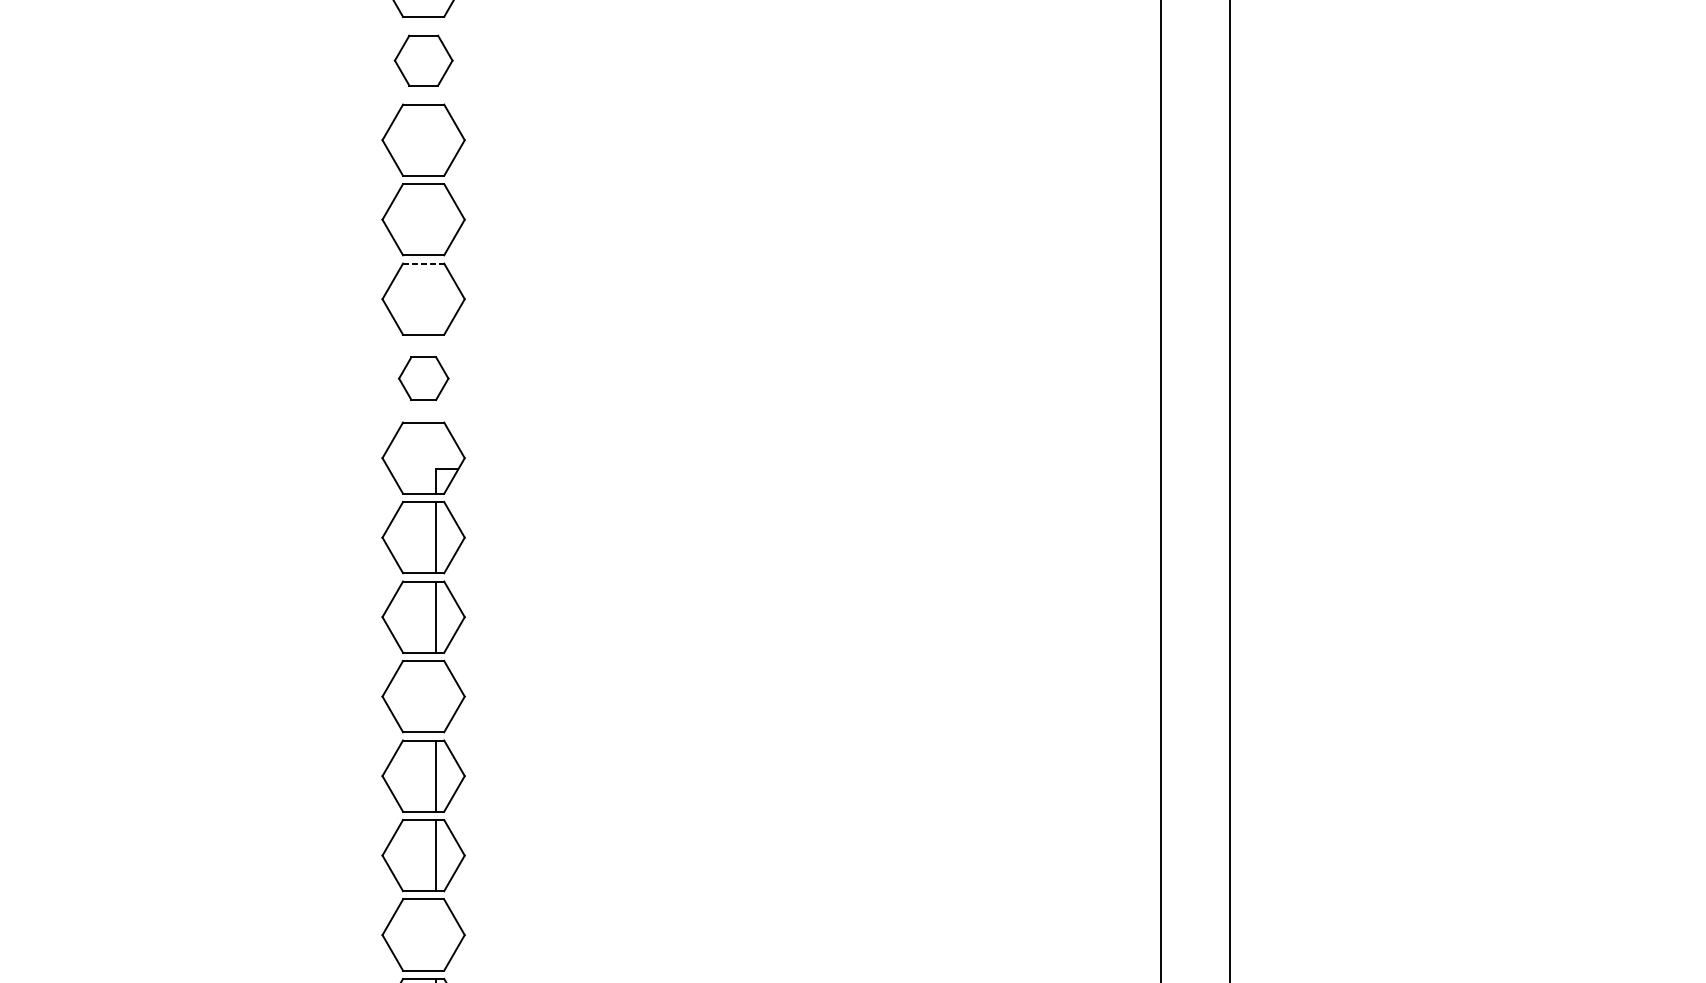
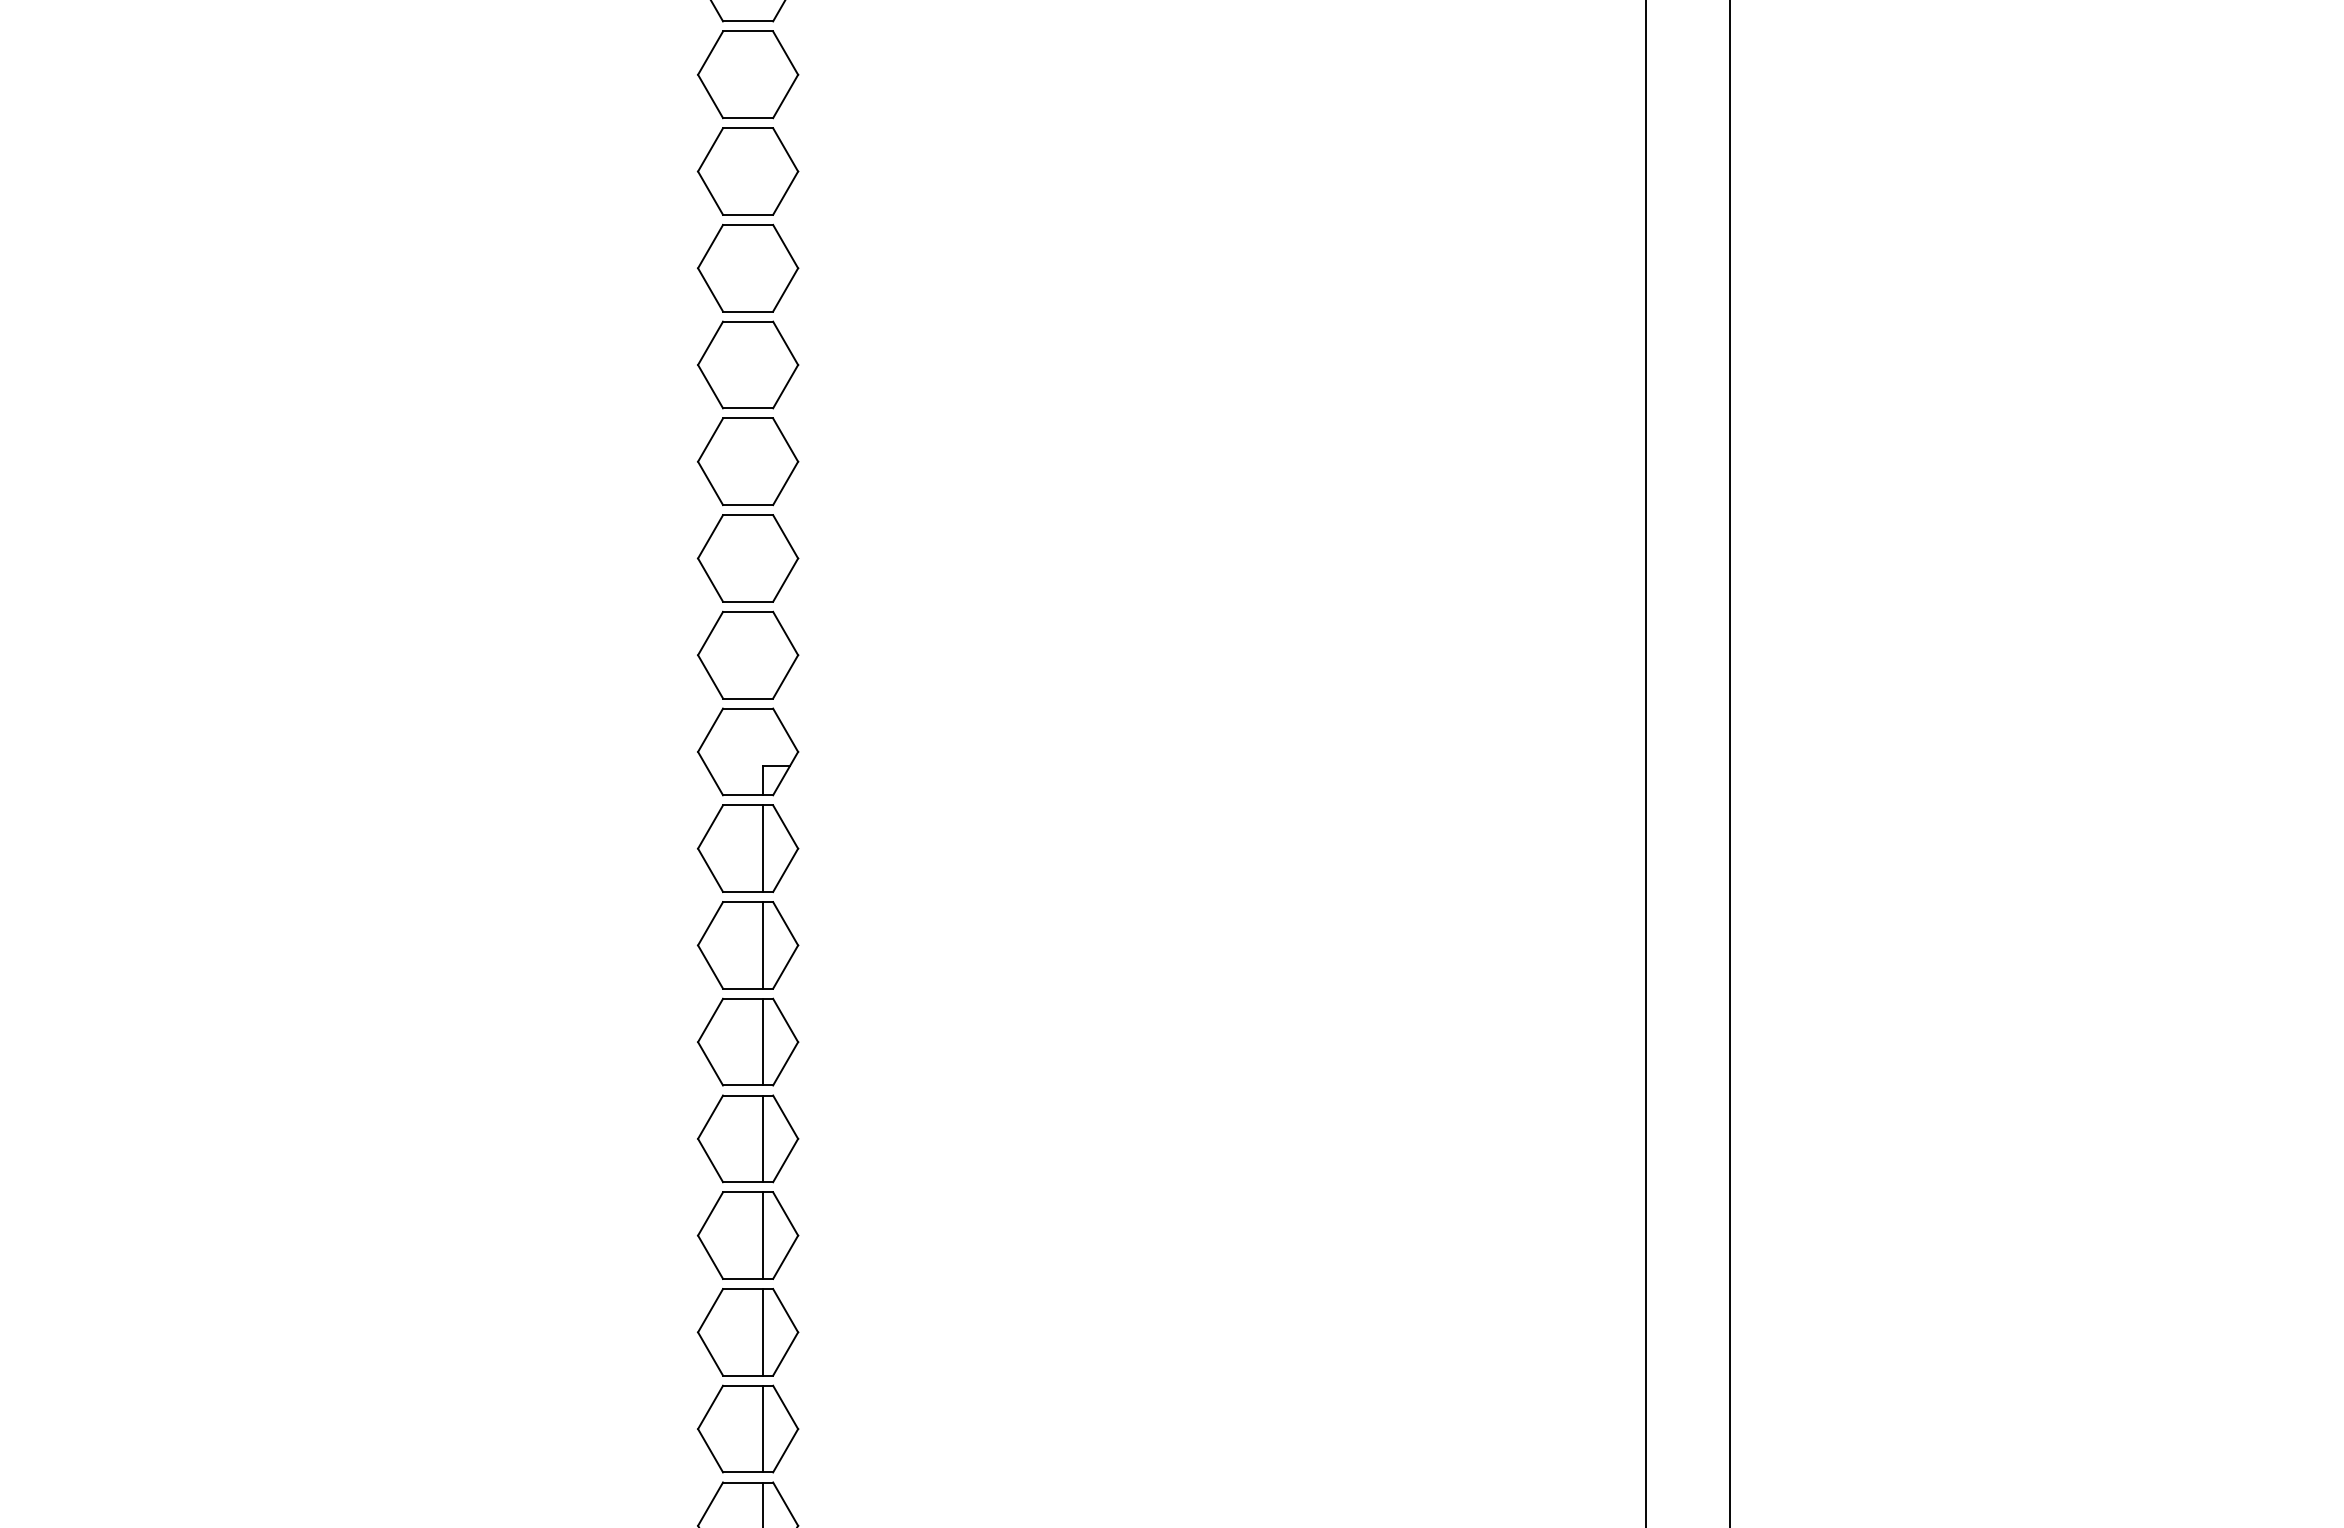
part: (423, 60) -> (748, 267), size x1.43
line: (423, 263) -> (748, 515), dashed -> solid
part: (423, 378) -> (748, 654), size x1.67
line: (435, 696) -> (762, 1041), added
line: (435, 935) -> (762, 1332), added

